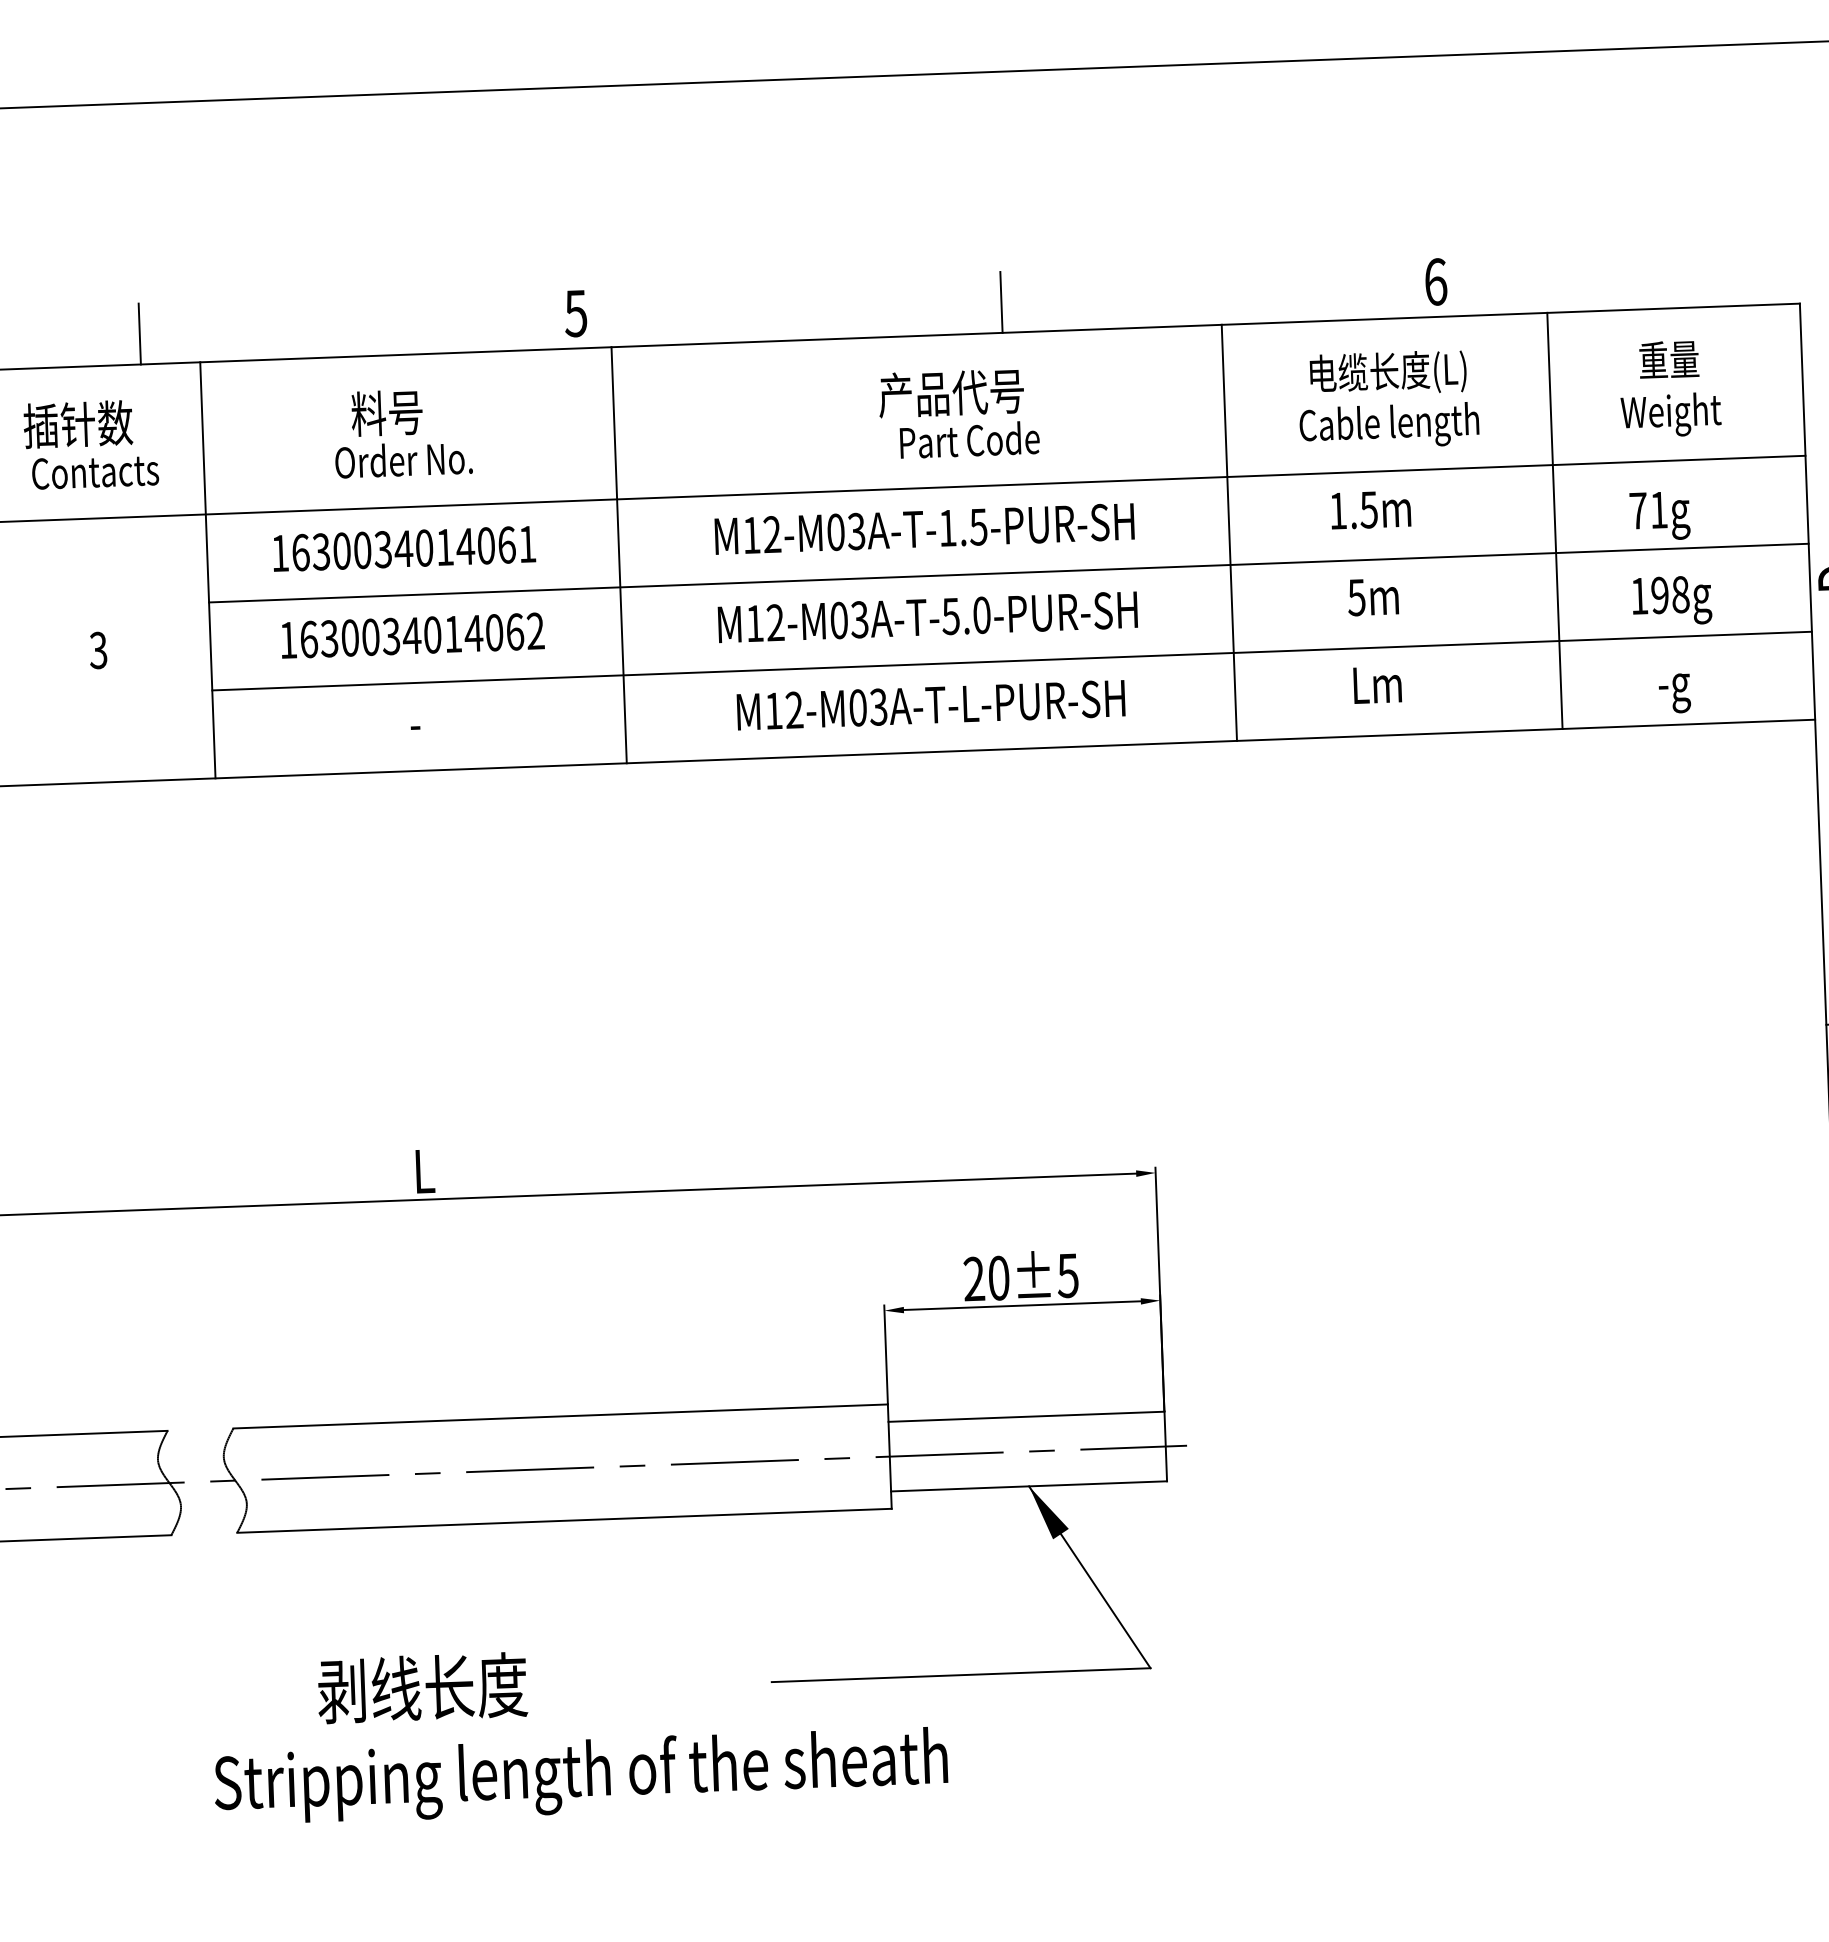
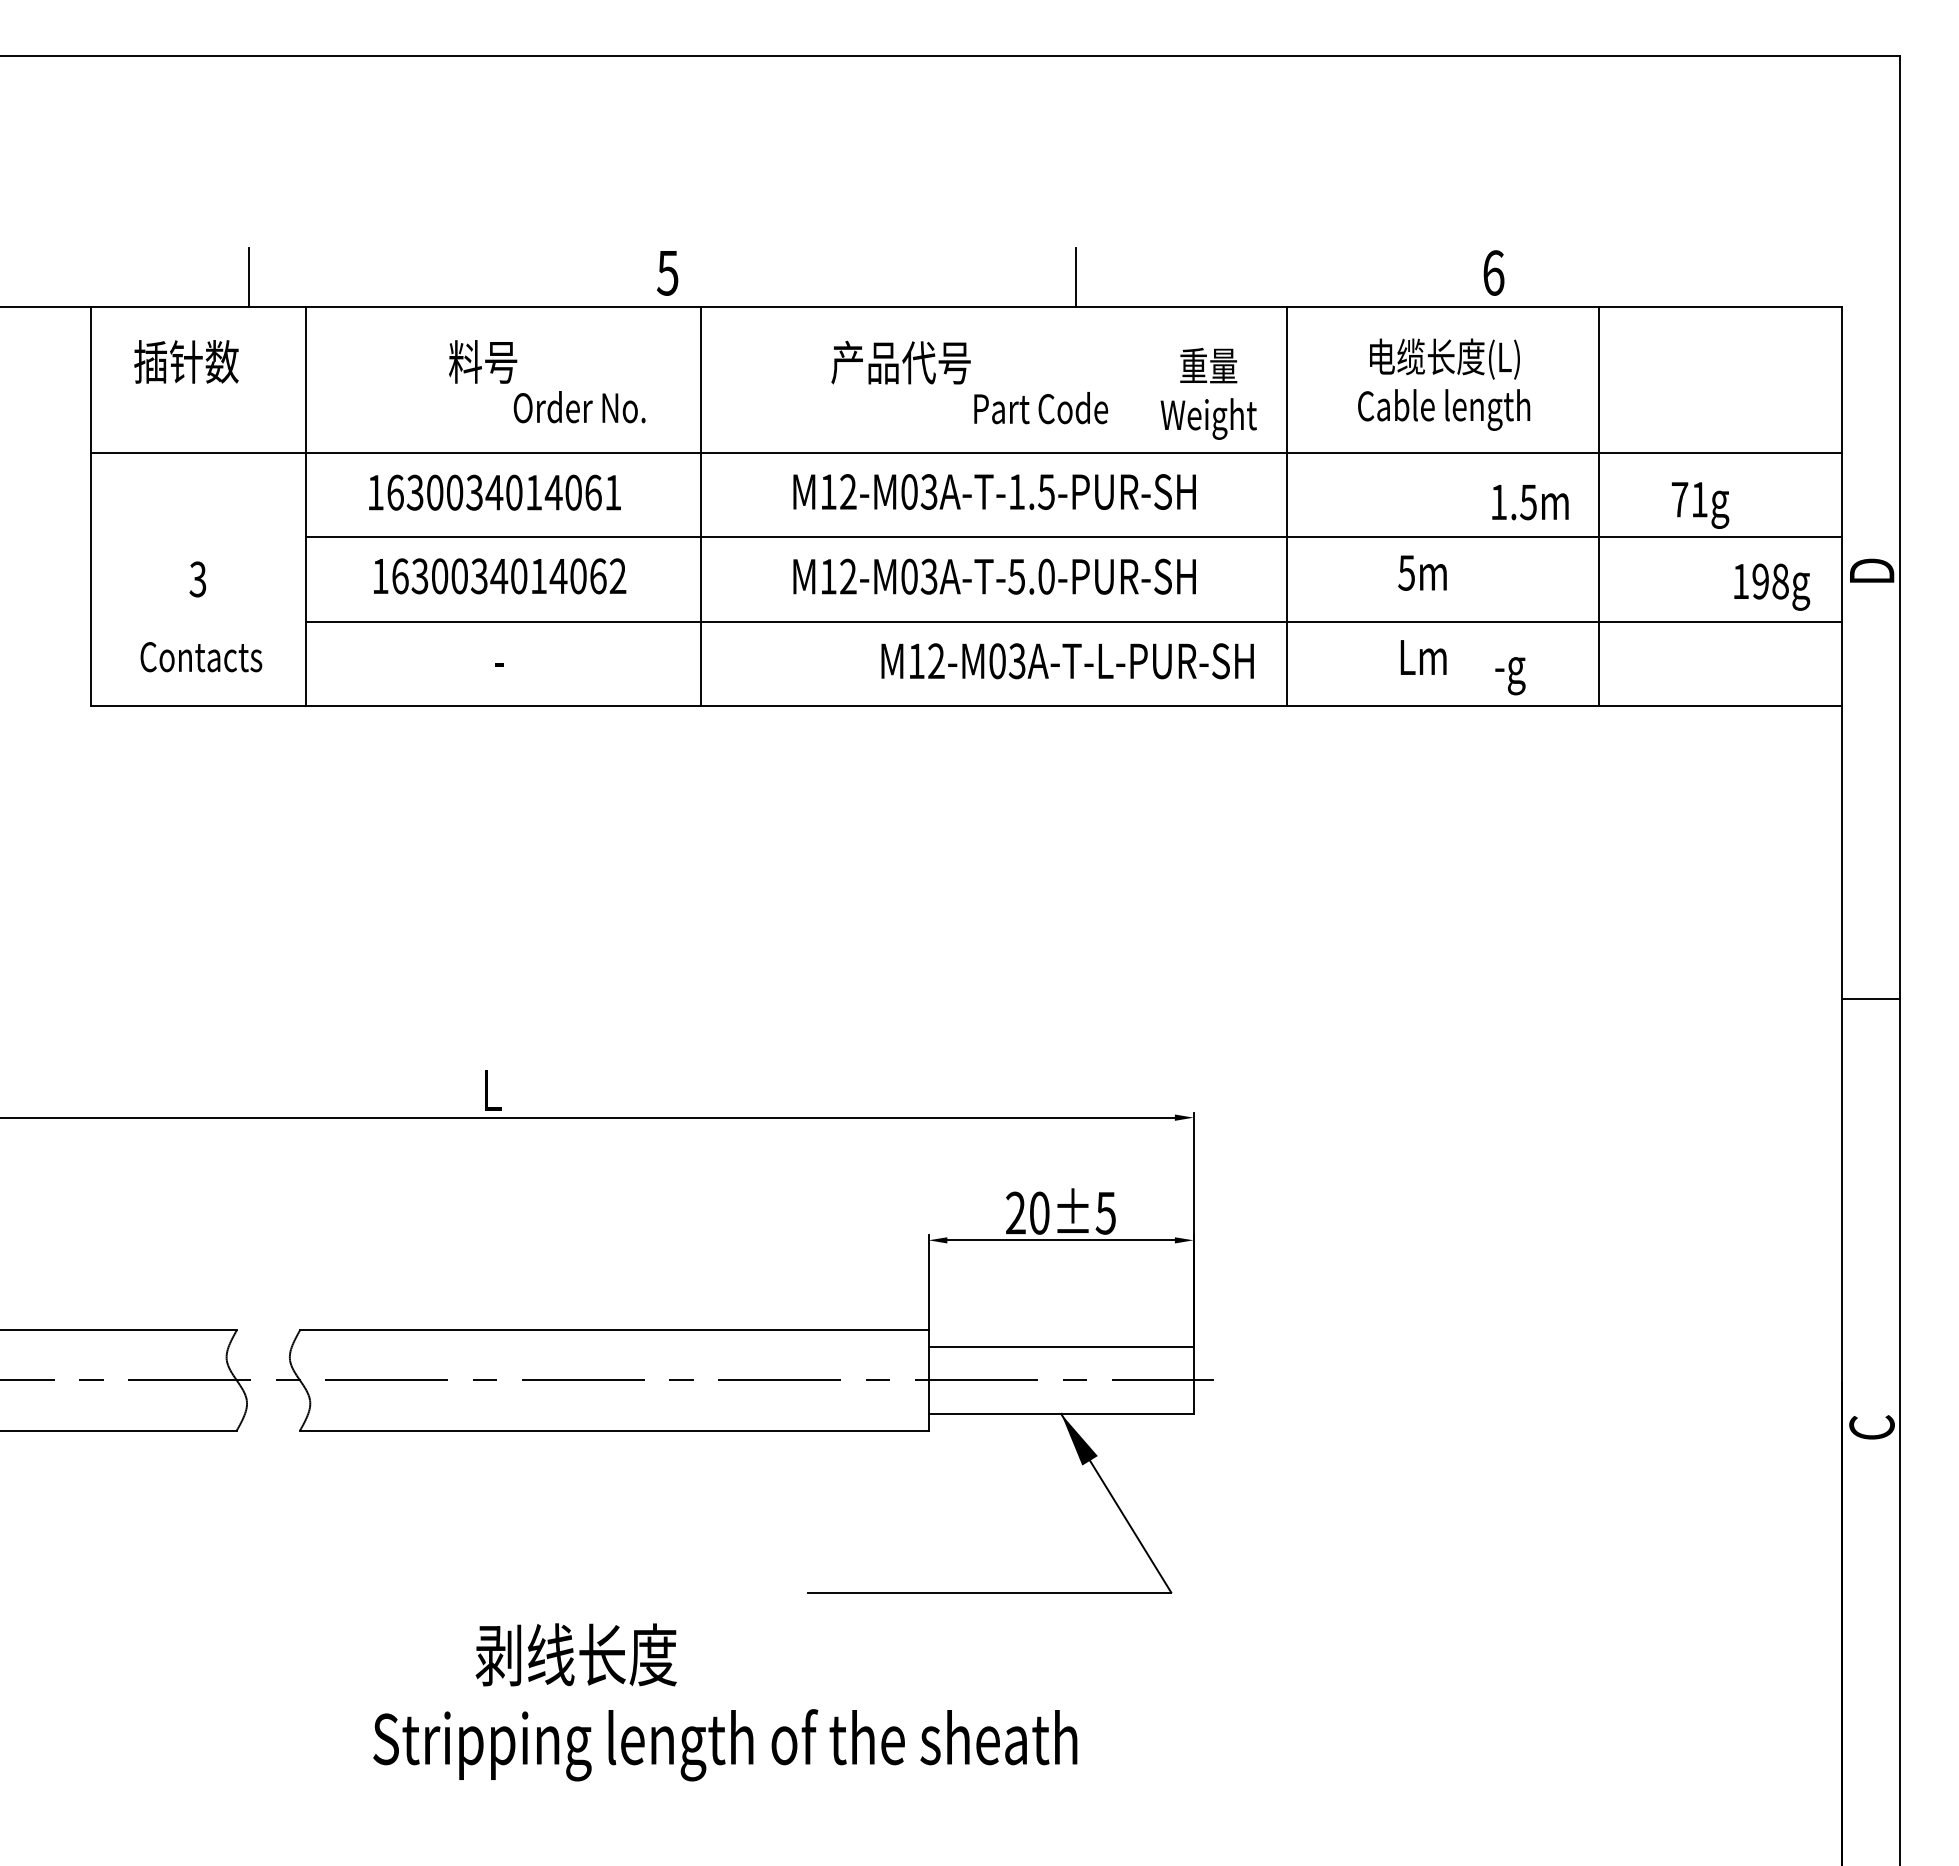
text: (1669, 388) -> (1208, 393), moved
text: (950, 393) -> (900, 362), moved
text: (403, 460) -> (579, 407), moved
text: (95, 472) -> (201, 657), moved
text: (1371, 510) -> (1530, 502), moved
text: (1672, 600) -> (1772, 586), moved
text: (1674, 693) -> (1510, 676), moved
text: (930, 705) -> (1067, 661), moved
text: (579, 1731) -> (725, 1702), moved

